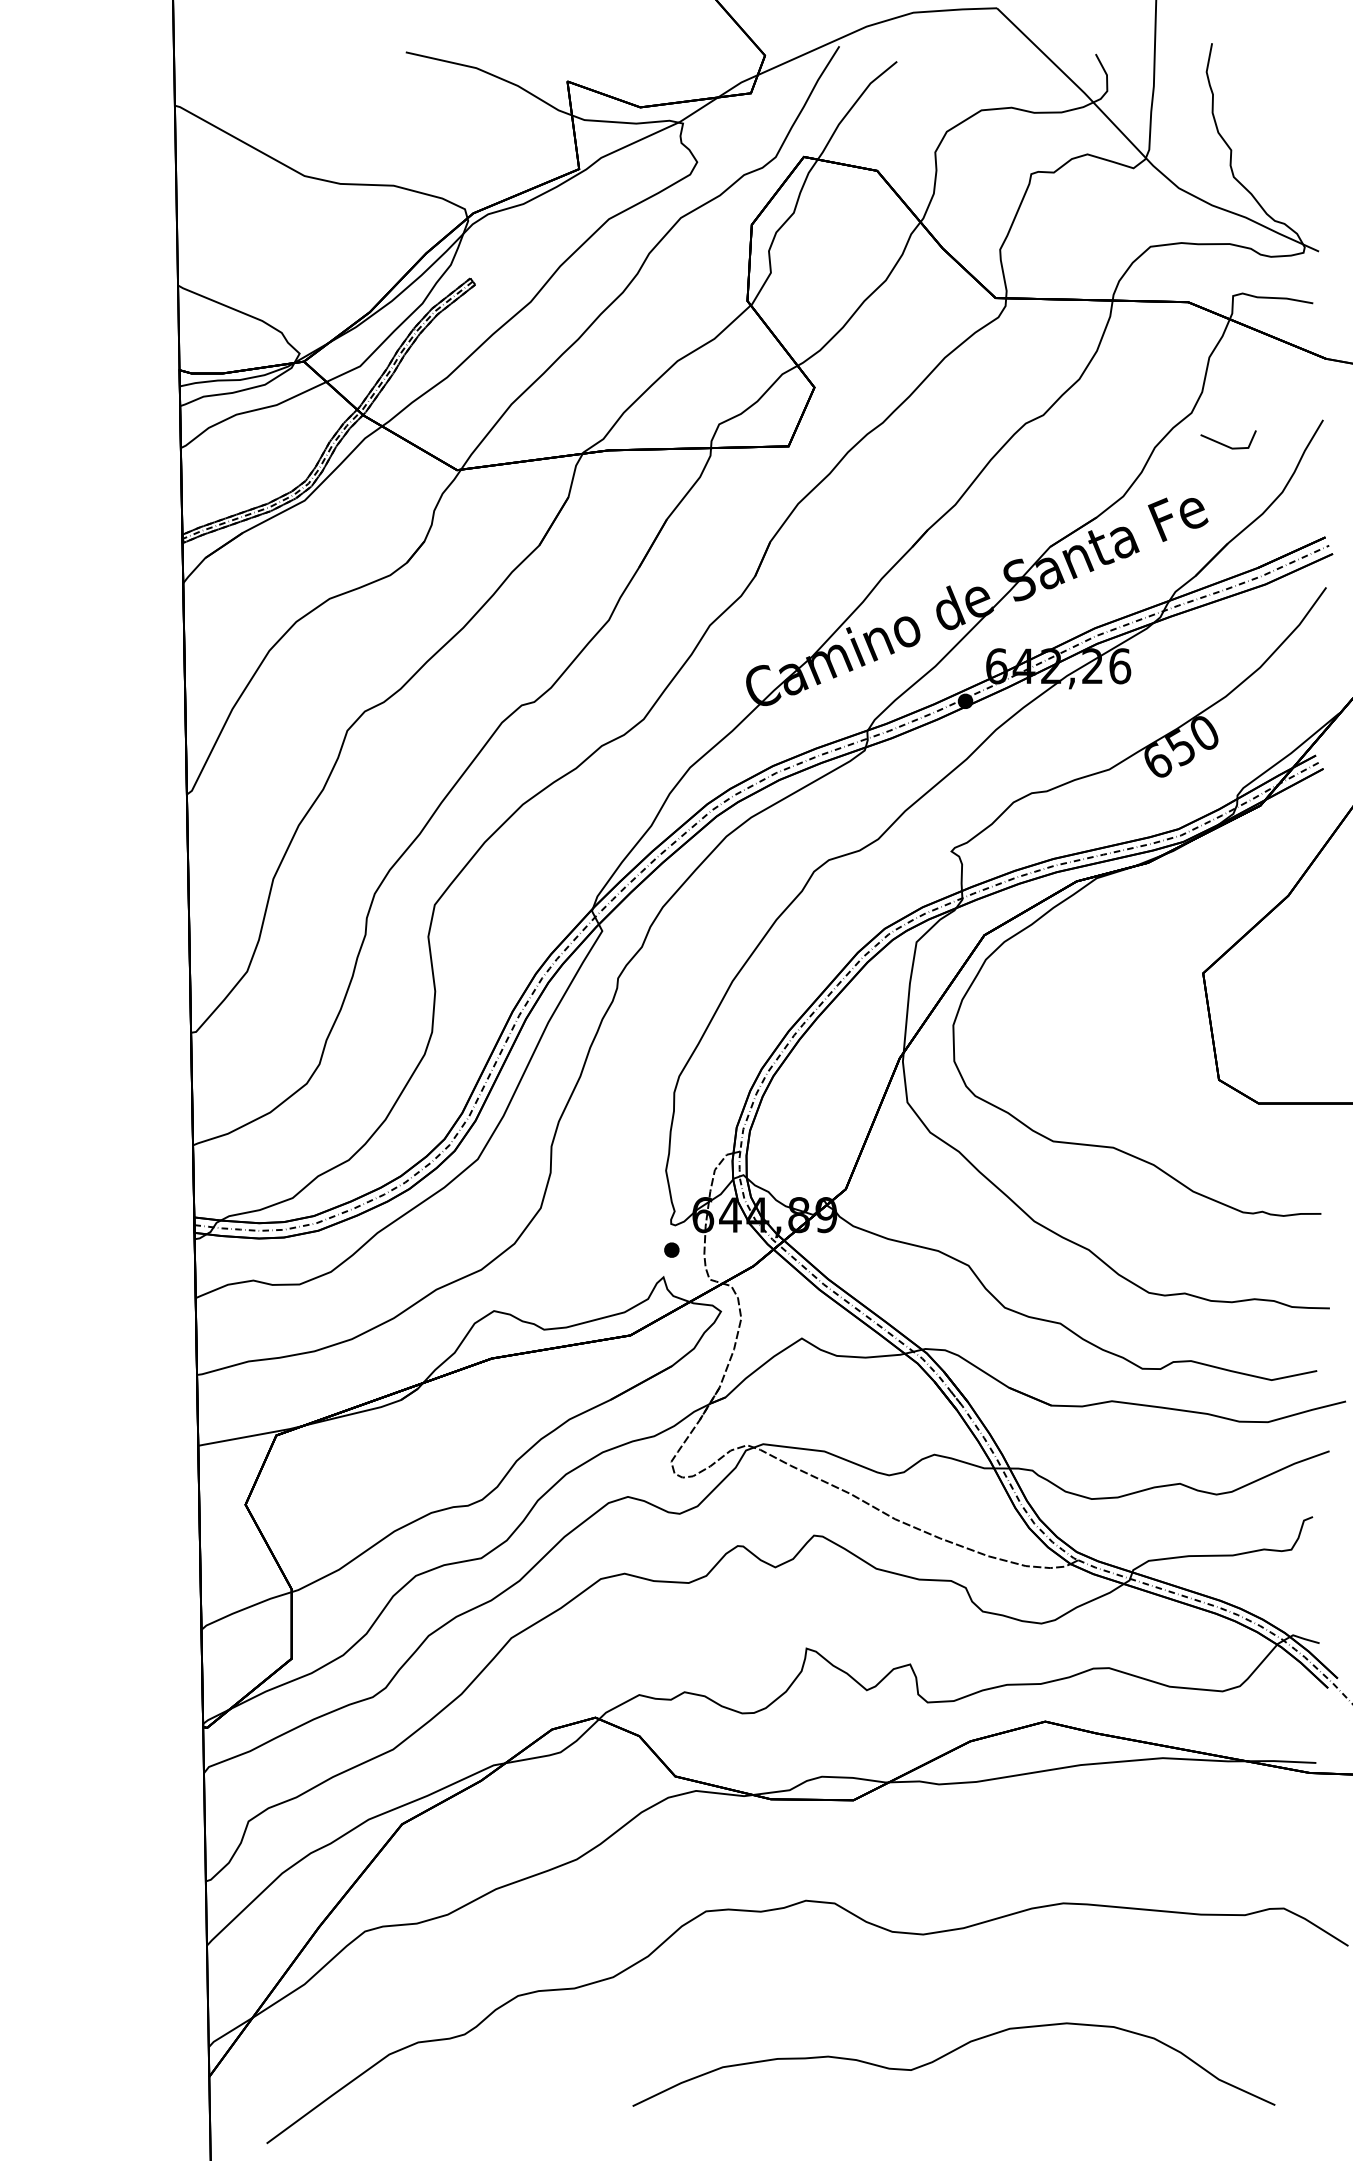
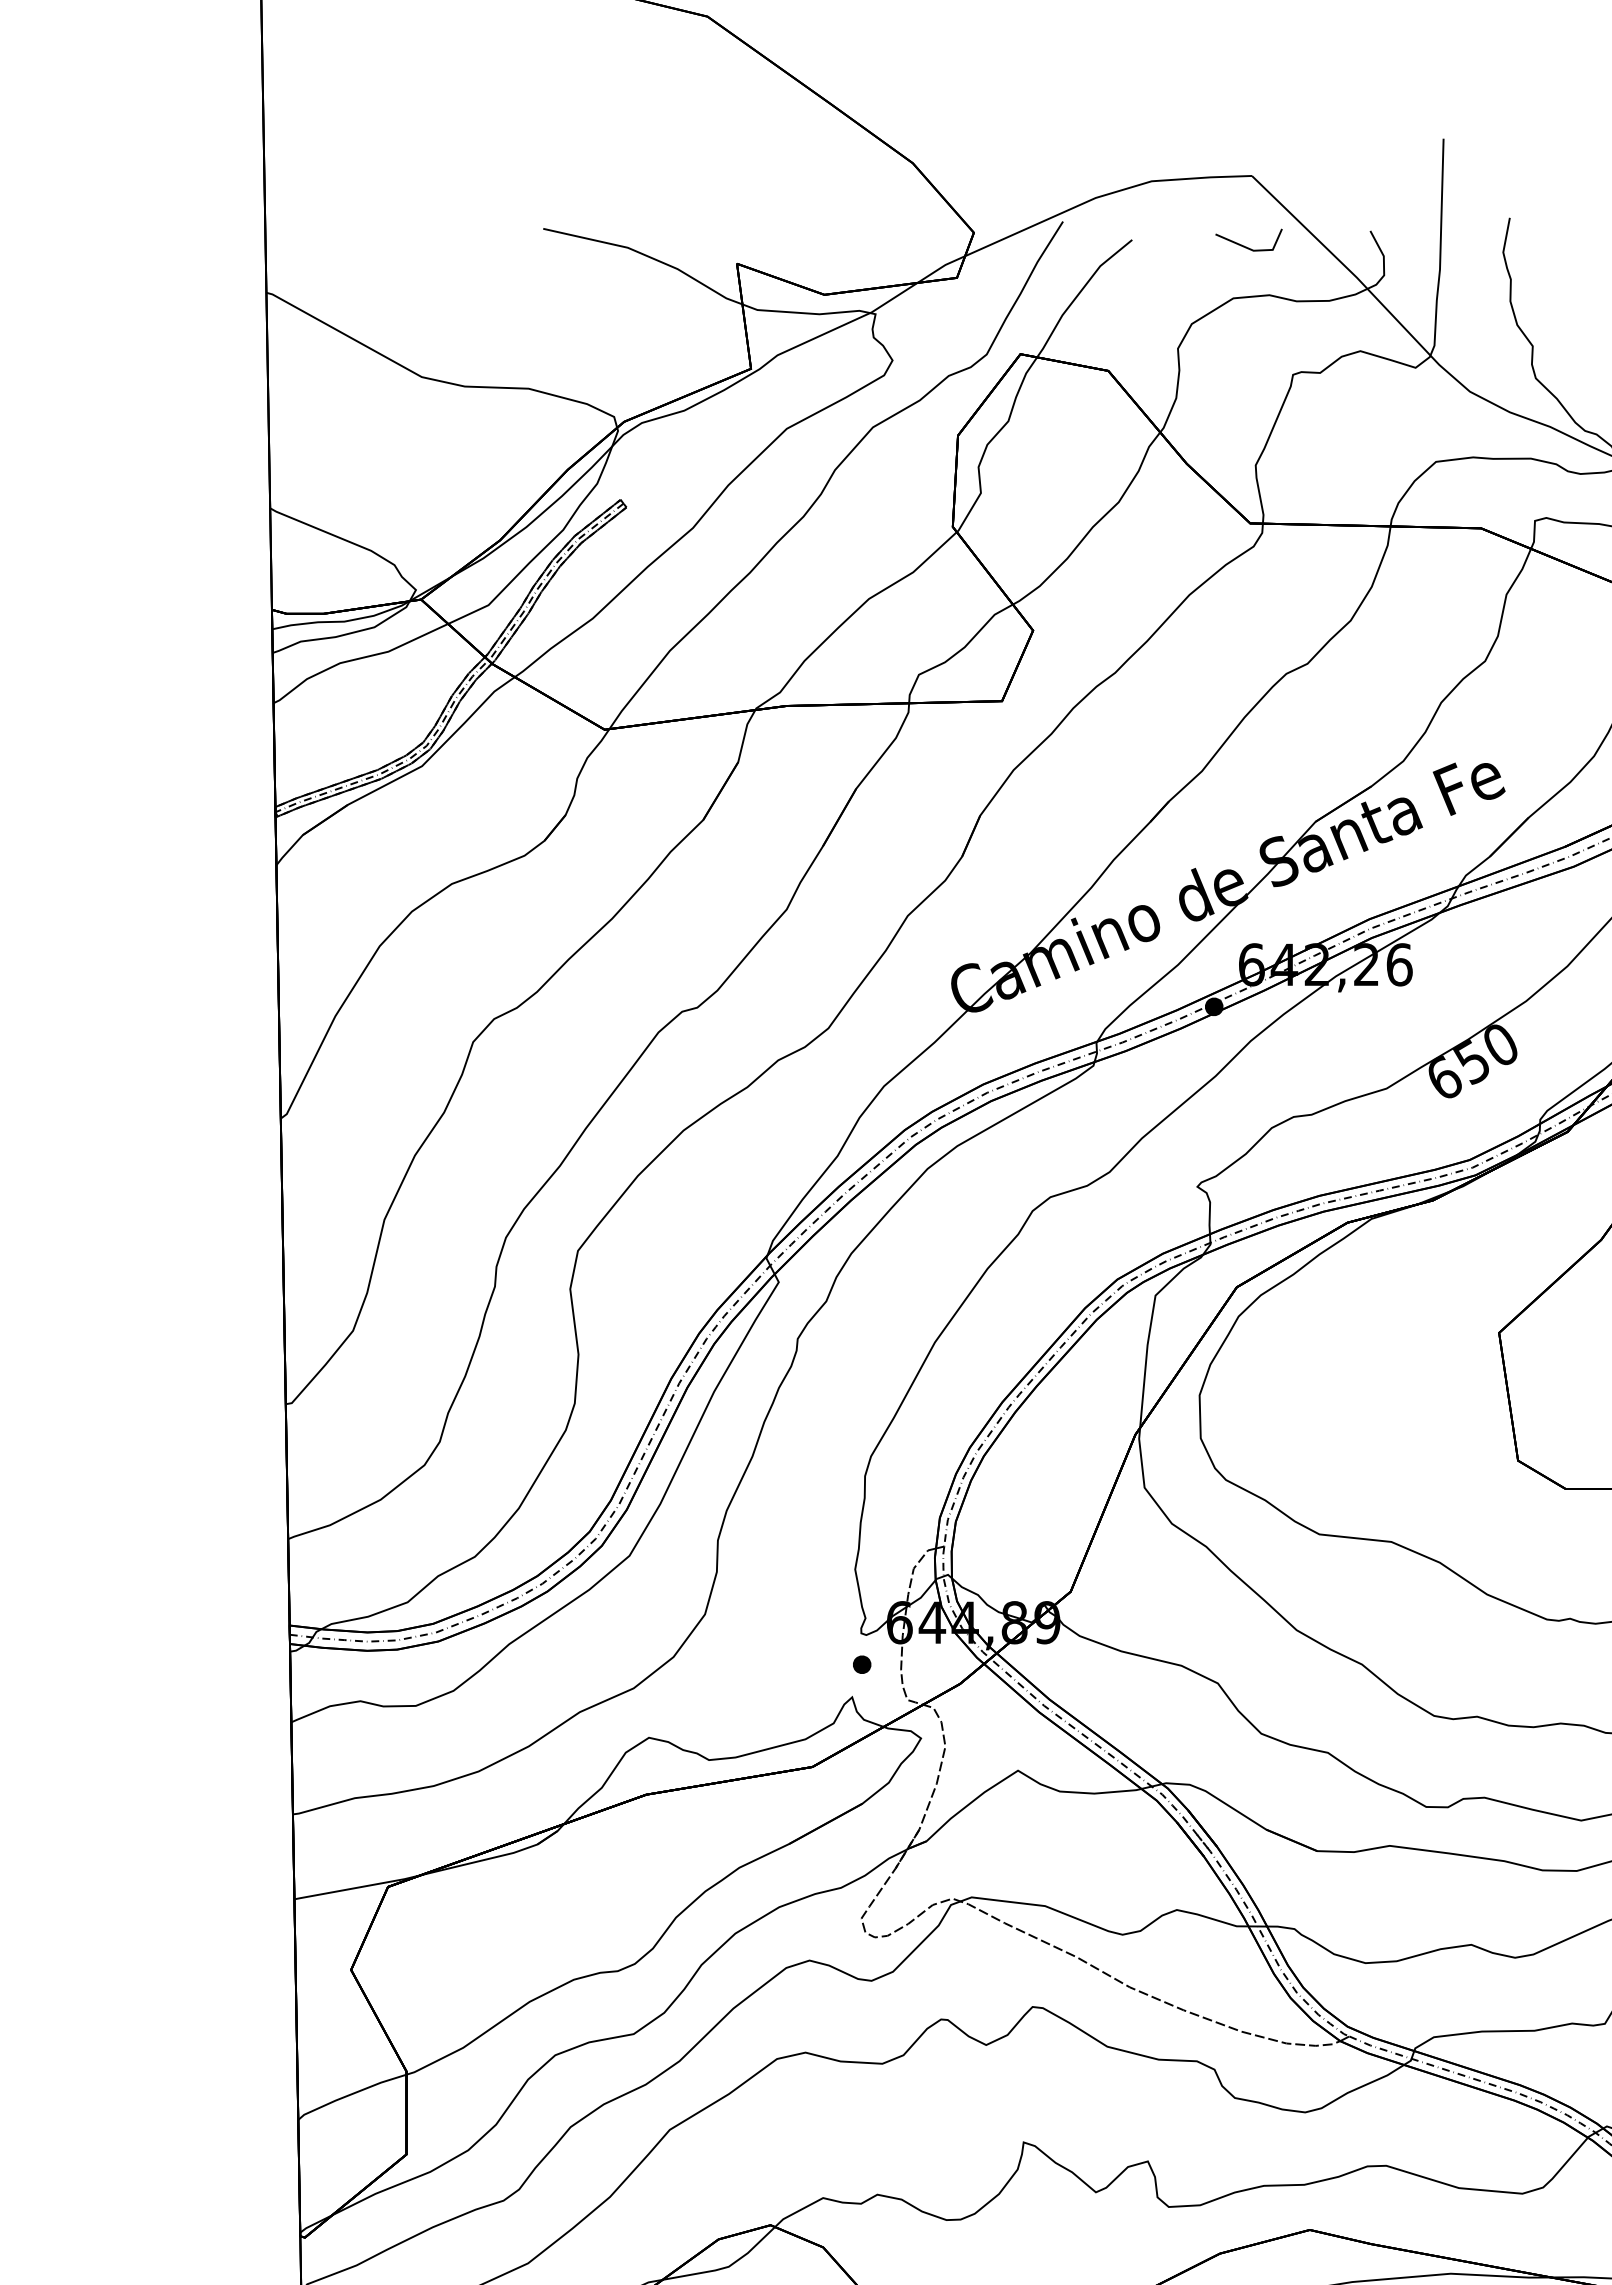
line: (1225, 444) -> (1245, 245), moved

